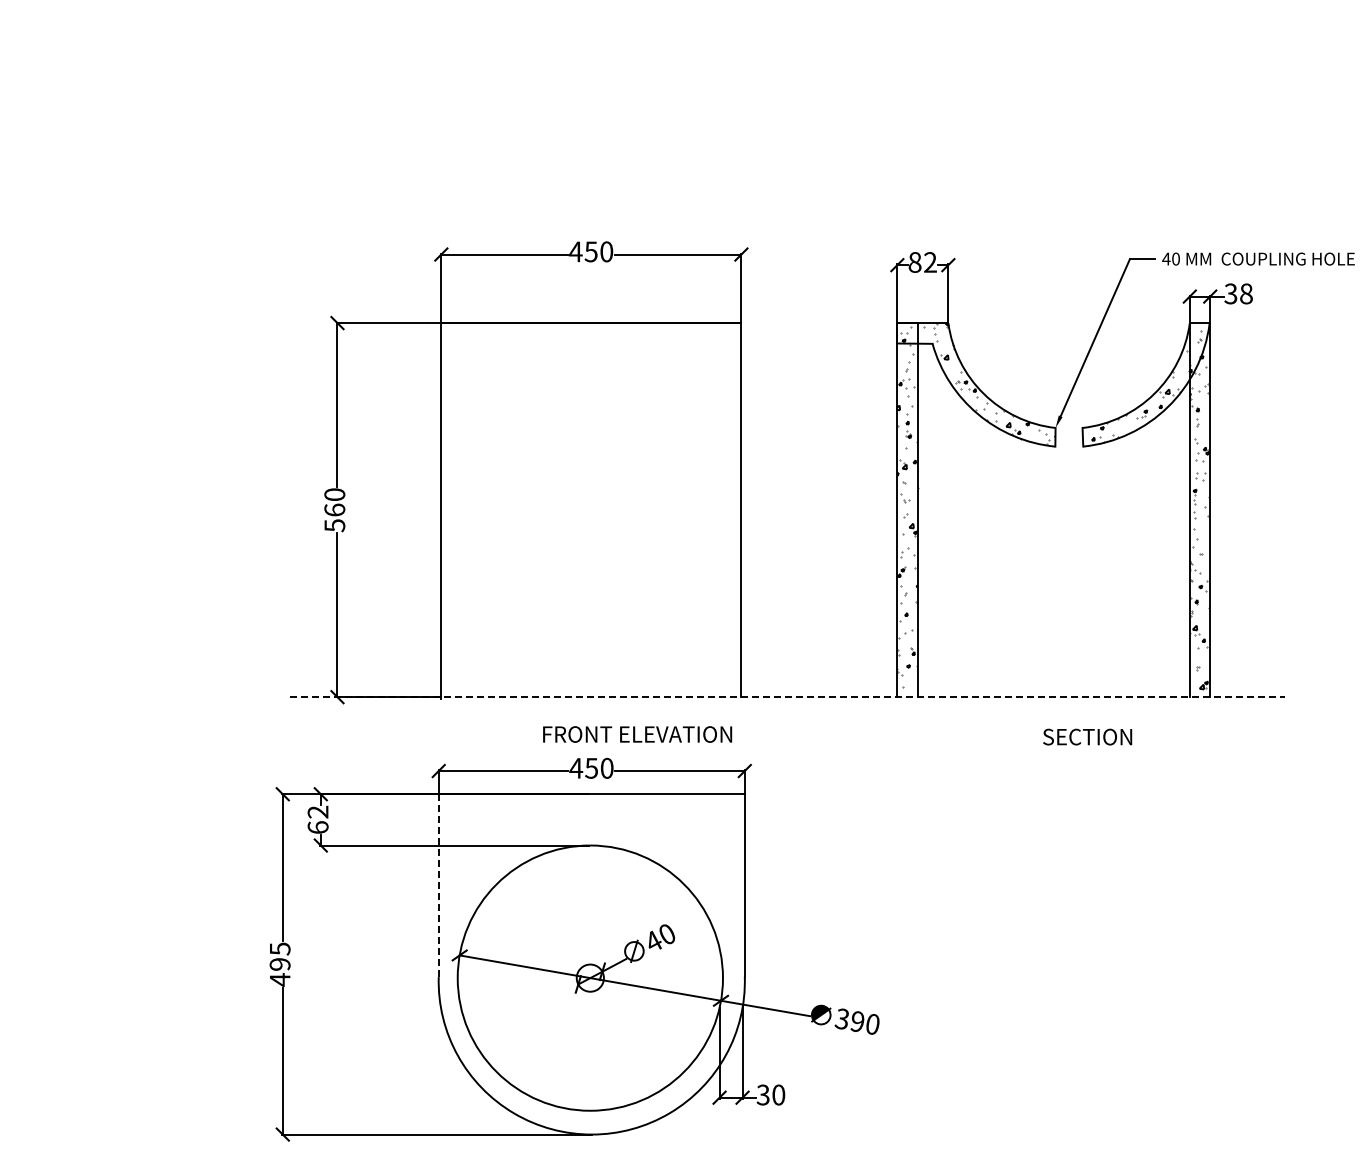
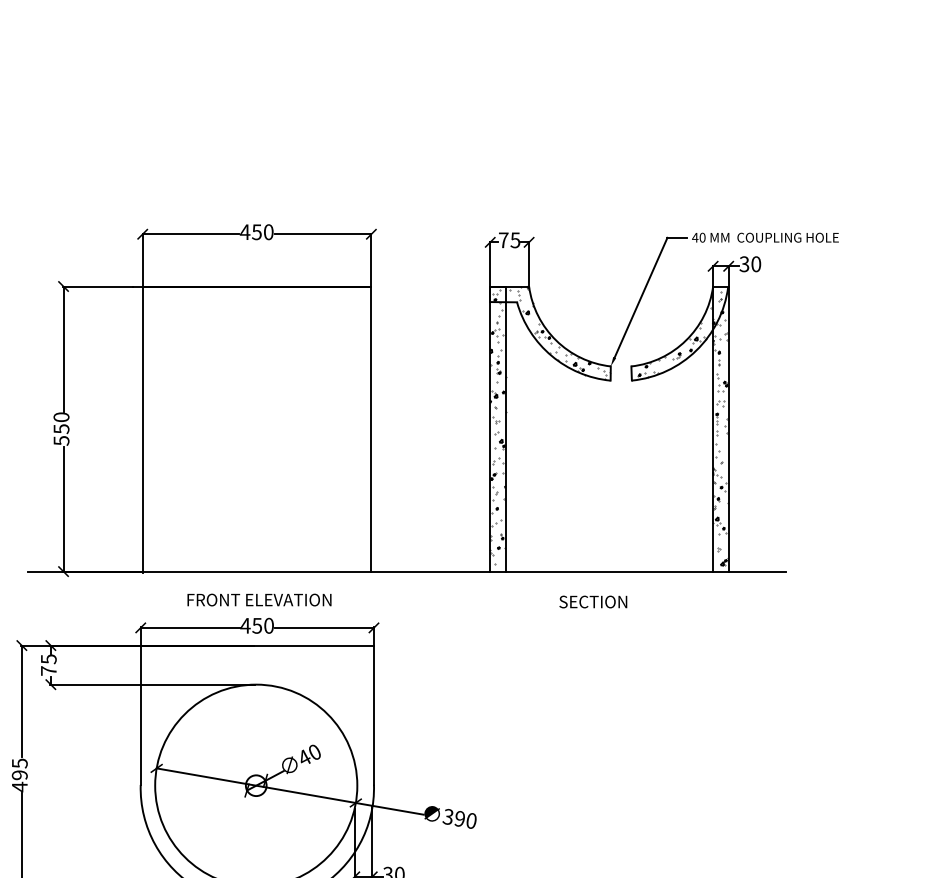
text: (922, 262) -> (509, 240), 82 -> 75
text: (1246, 294) -> (756, 264), 38 -> 30
text: (334, 509) -> (61, 428), 560 -> 550
line: (788, 697) -> (407, 571), dashed -> solid
text: (637, 734) -> (259, 600), moved
text: (1087, 736) -> (593, 601), moved
text: (317, 819) -> (48, 664), 62 -> 75
line: (438, 886) -> (140, 715), dashed -> solid

